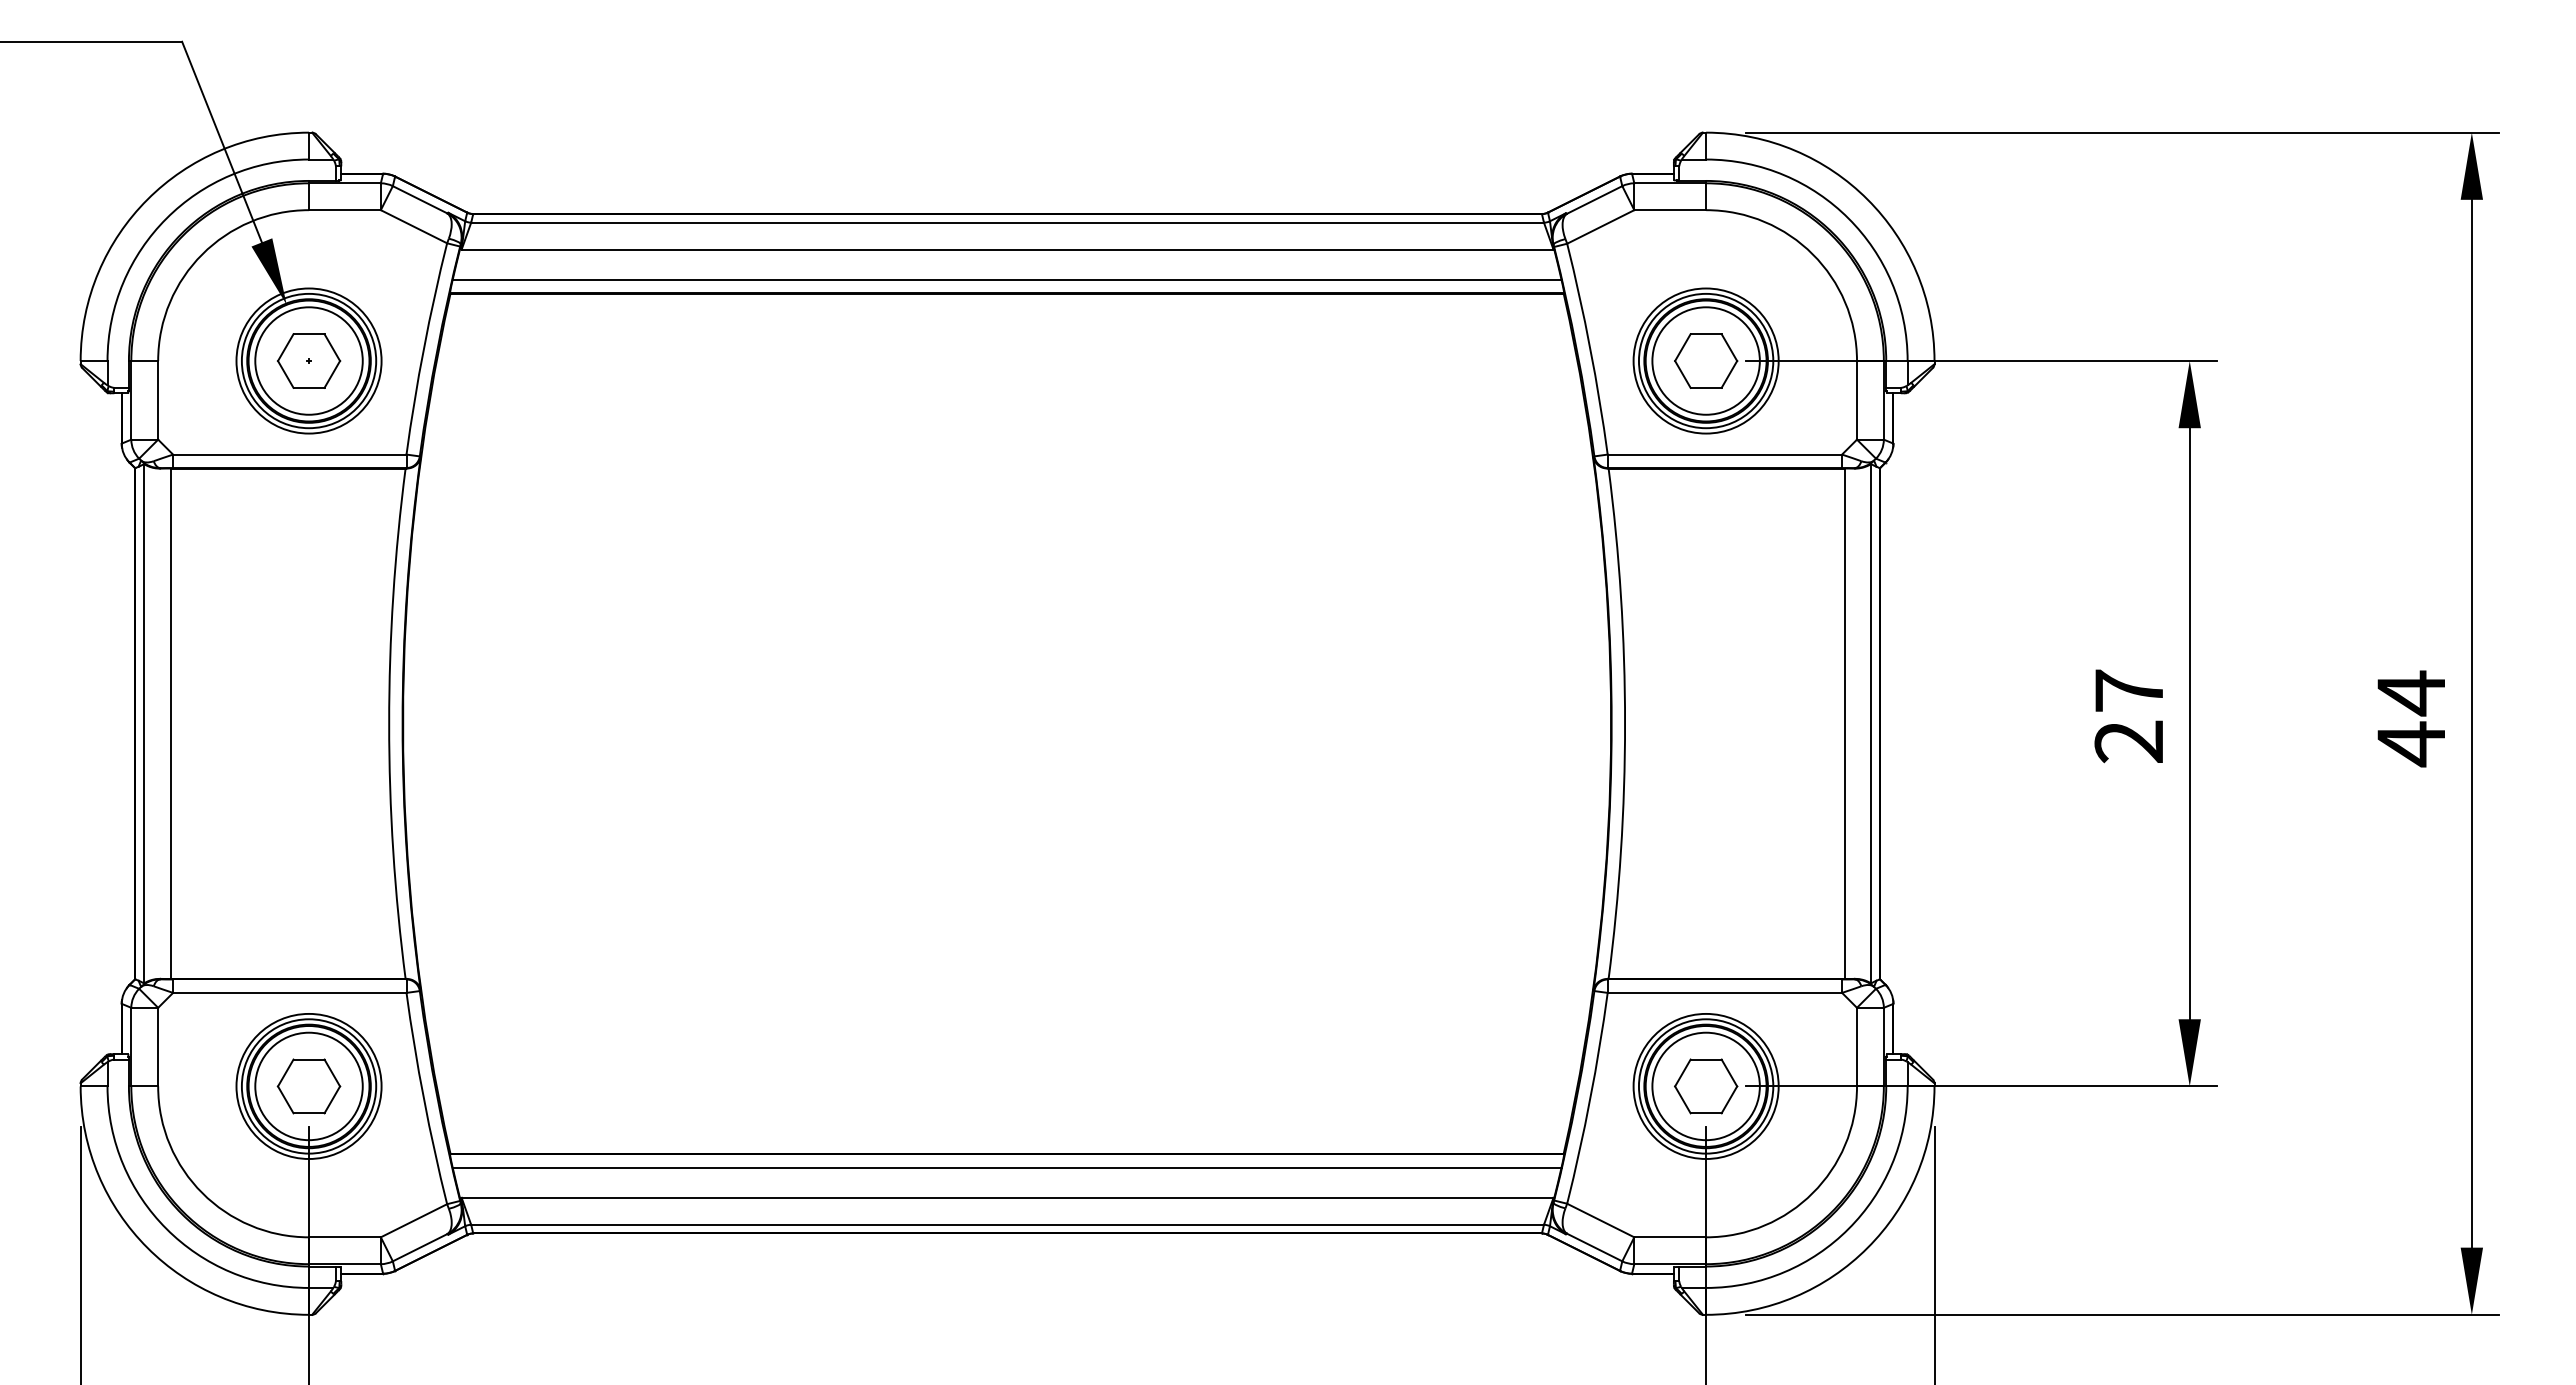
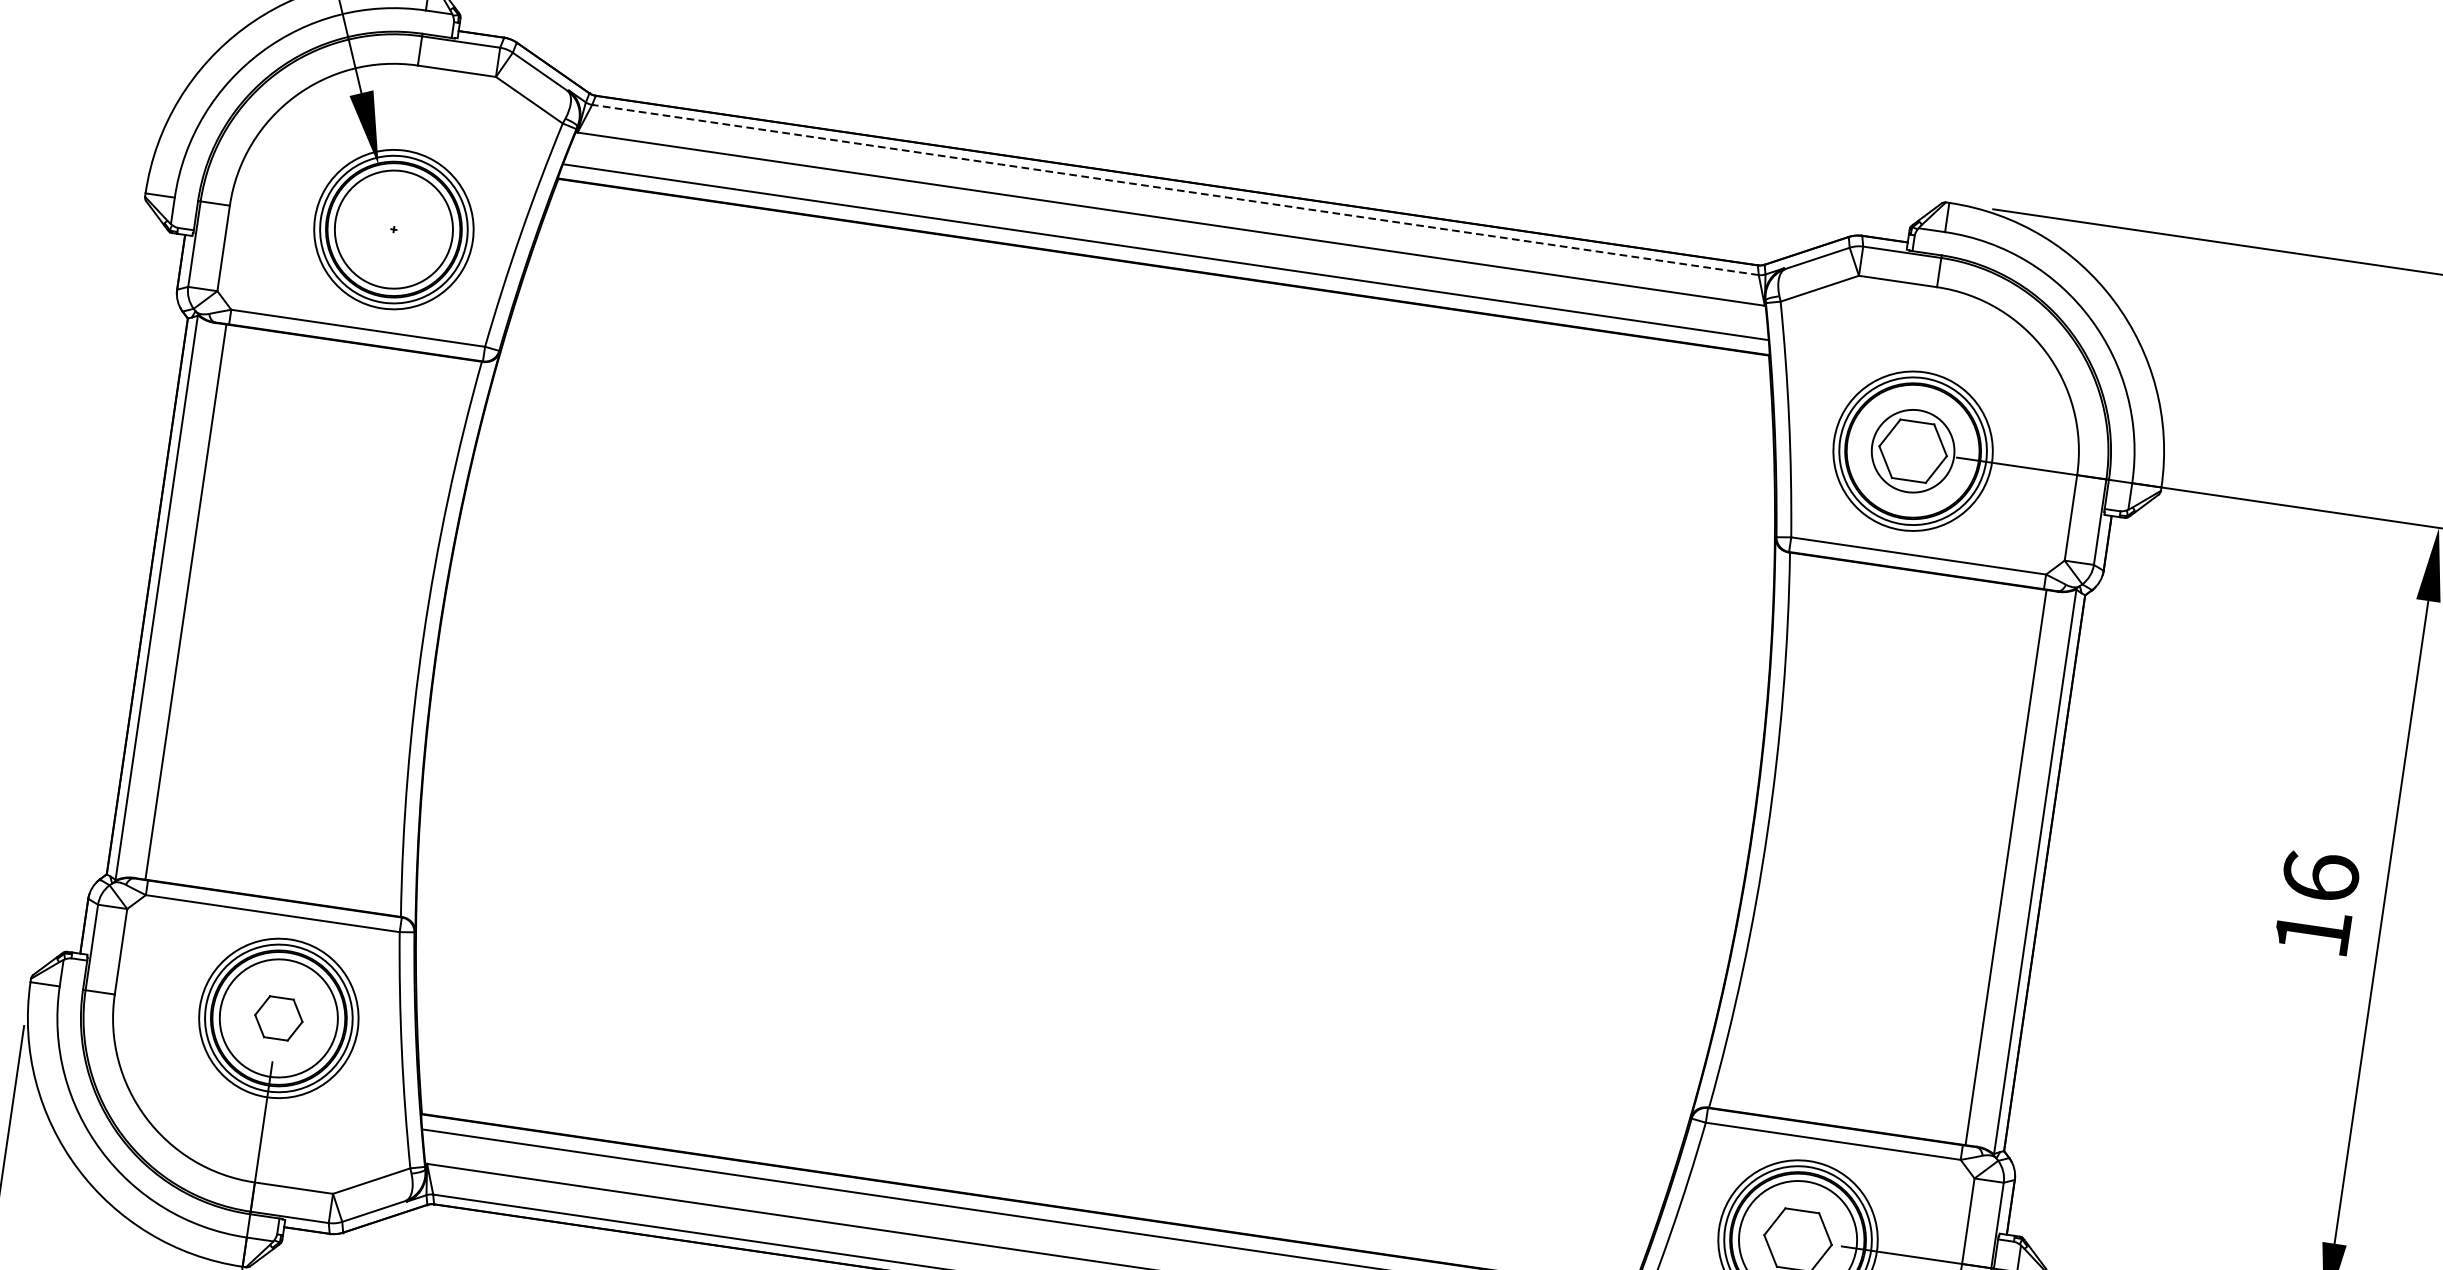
line: (1007, 222) -> (1175, 189), solid -> dashed
part: (309, 360) -> (394, 229), removed
circle: (1705, 360) -> (1912, 450), size x0.7
text: (2128, 716) -> (2316, 904), 27 -> 16
part: (308, 1086) -> (278, 1018), size x0.7

